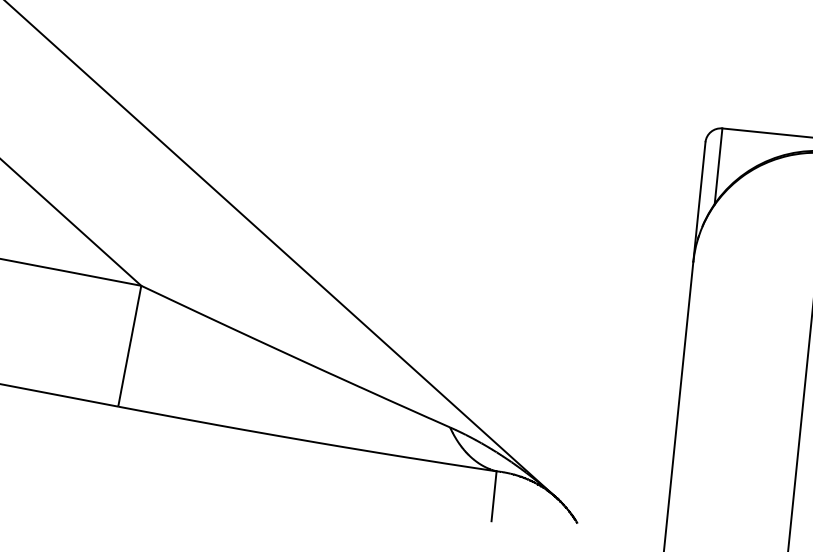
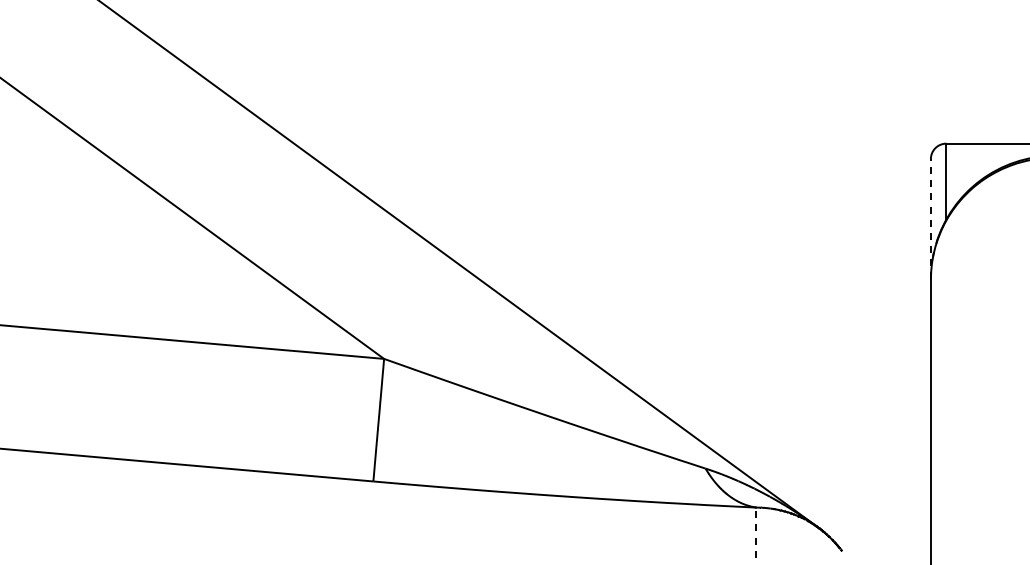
line: (699, 201) -> (930, 218), solid -> dashed
line: (494, 496) -> (756, 532), solid -> dashed

